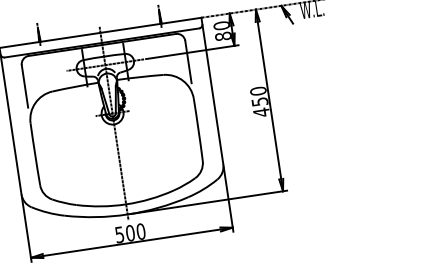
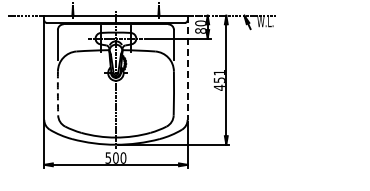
text: (256, 91) -> (218, 72), 450 -> 451
line: (212, 92) -> (187, 68), solid -> dashed
arc: (34, 154) -> (57, 93), solid -> dashed

